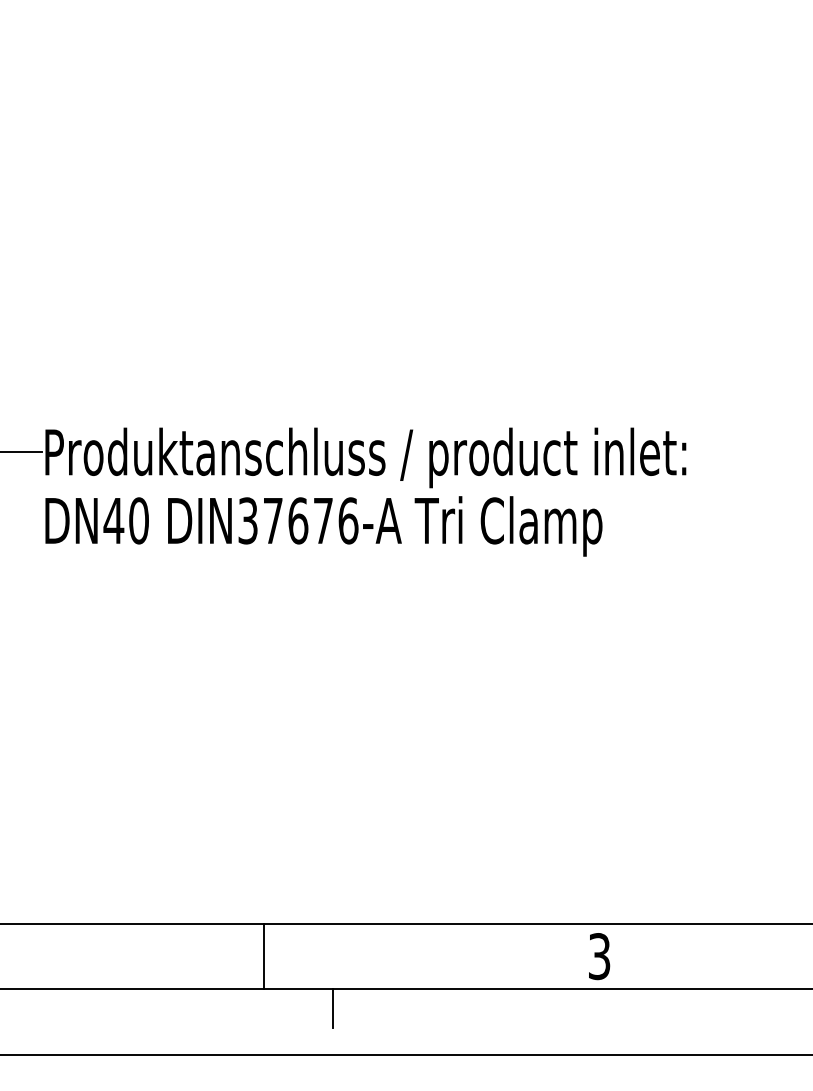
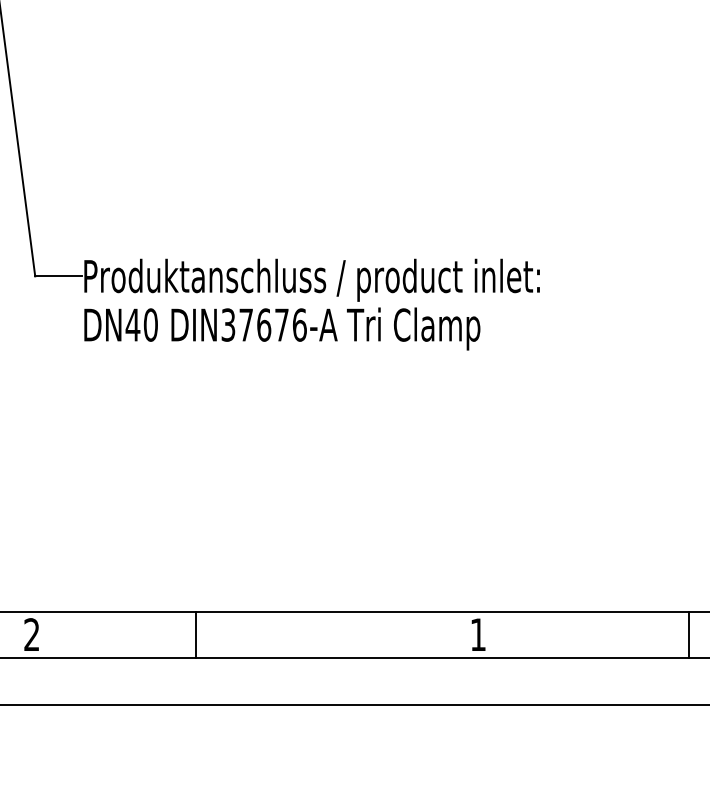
line: (265, 956) -> (196, 634), moved
text: (598, 956) -> (477, 634), 3 -> 1
line: (332, 1008) -> (288, 671), removed

